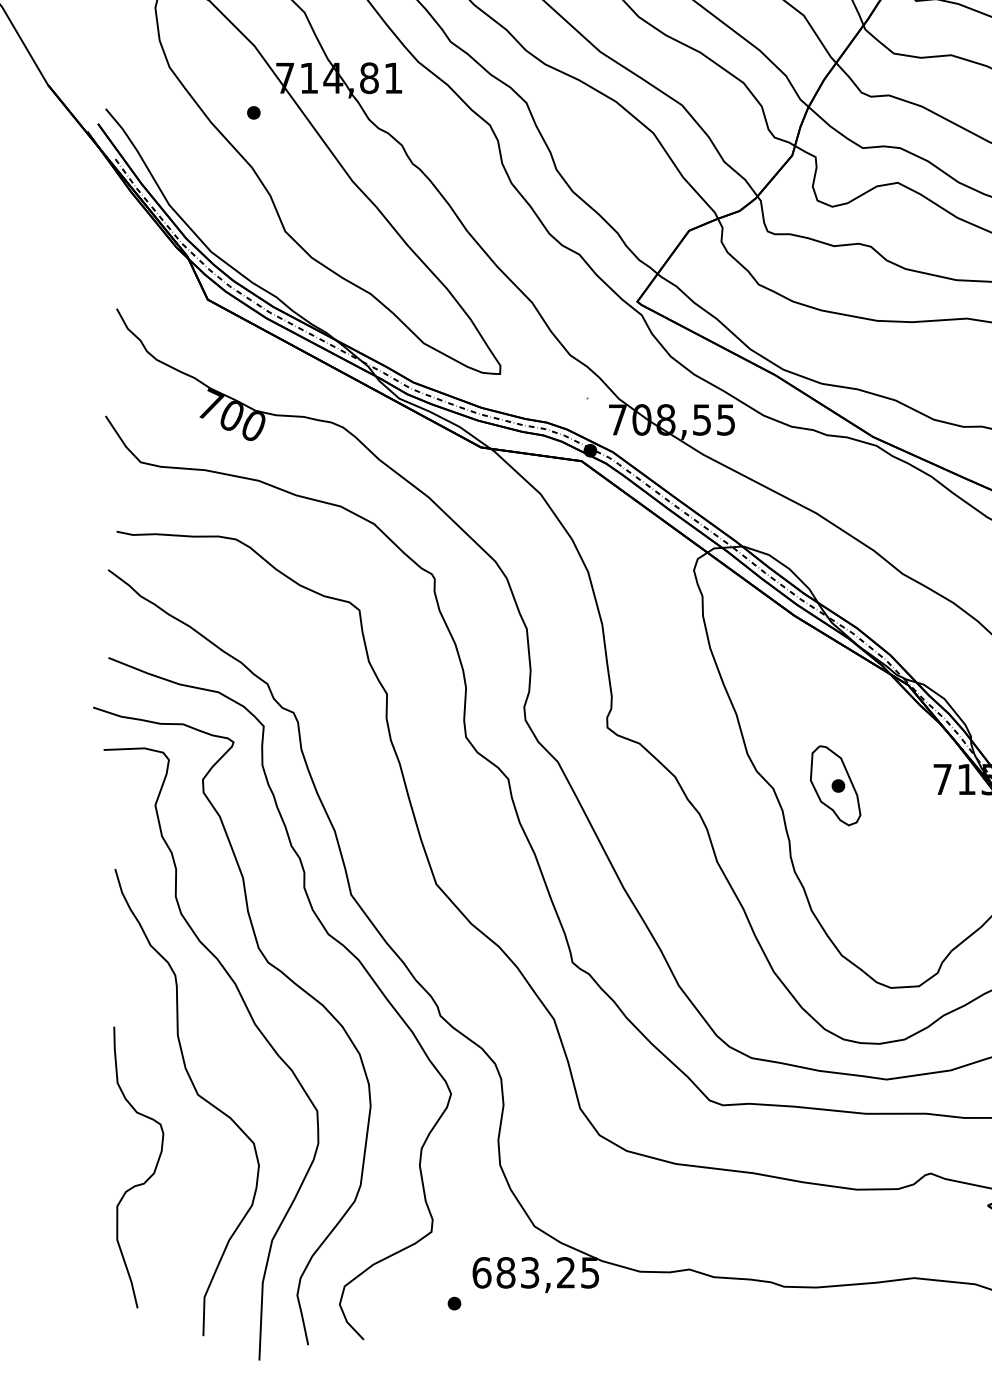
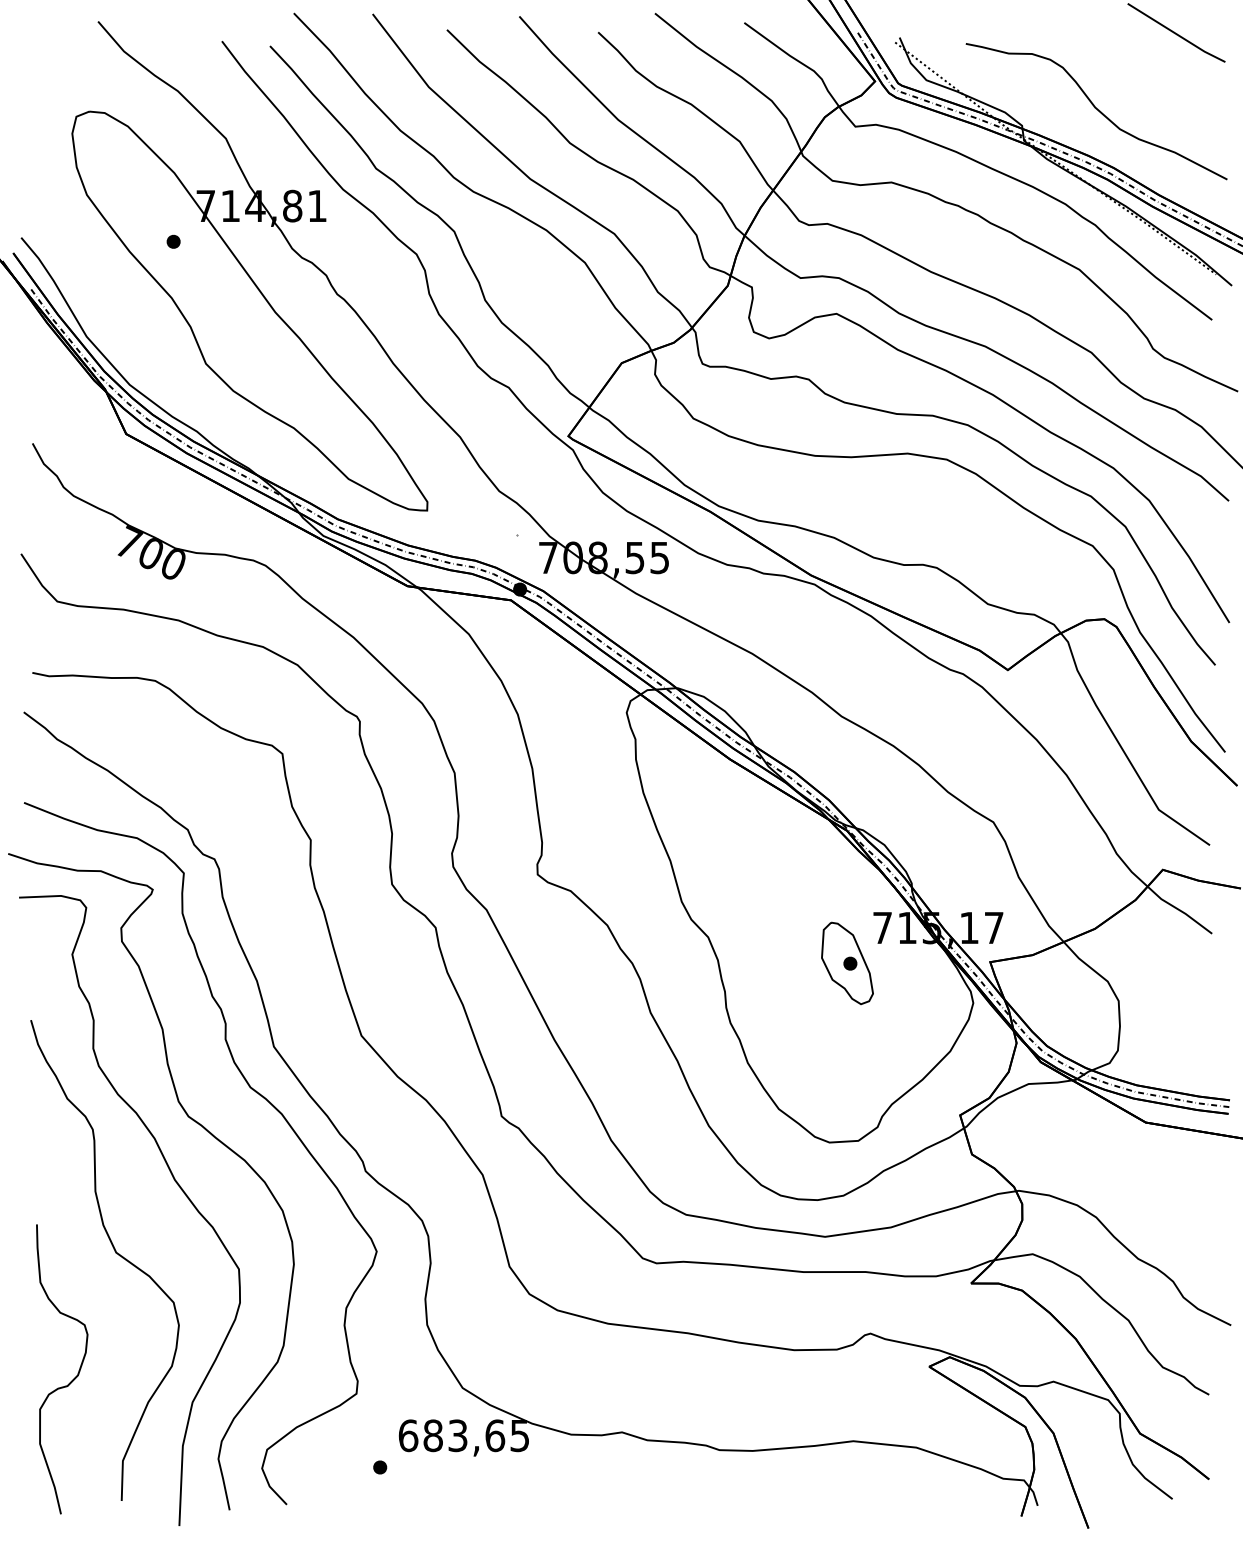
part: (835, 785) -> (847, 963), moved
curve: (148, 1177) -> (72, 1379), moved
text: (566, 1272) -> (495, 1435), 683,25 -> 683,65

